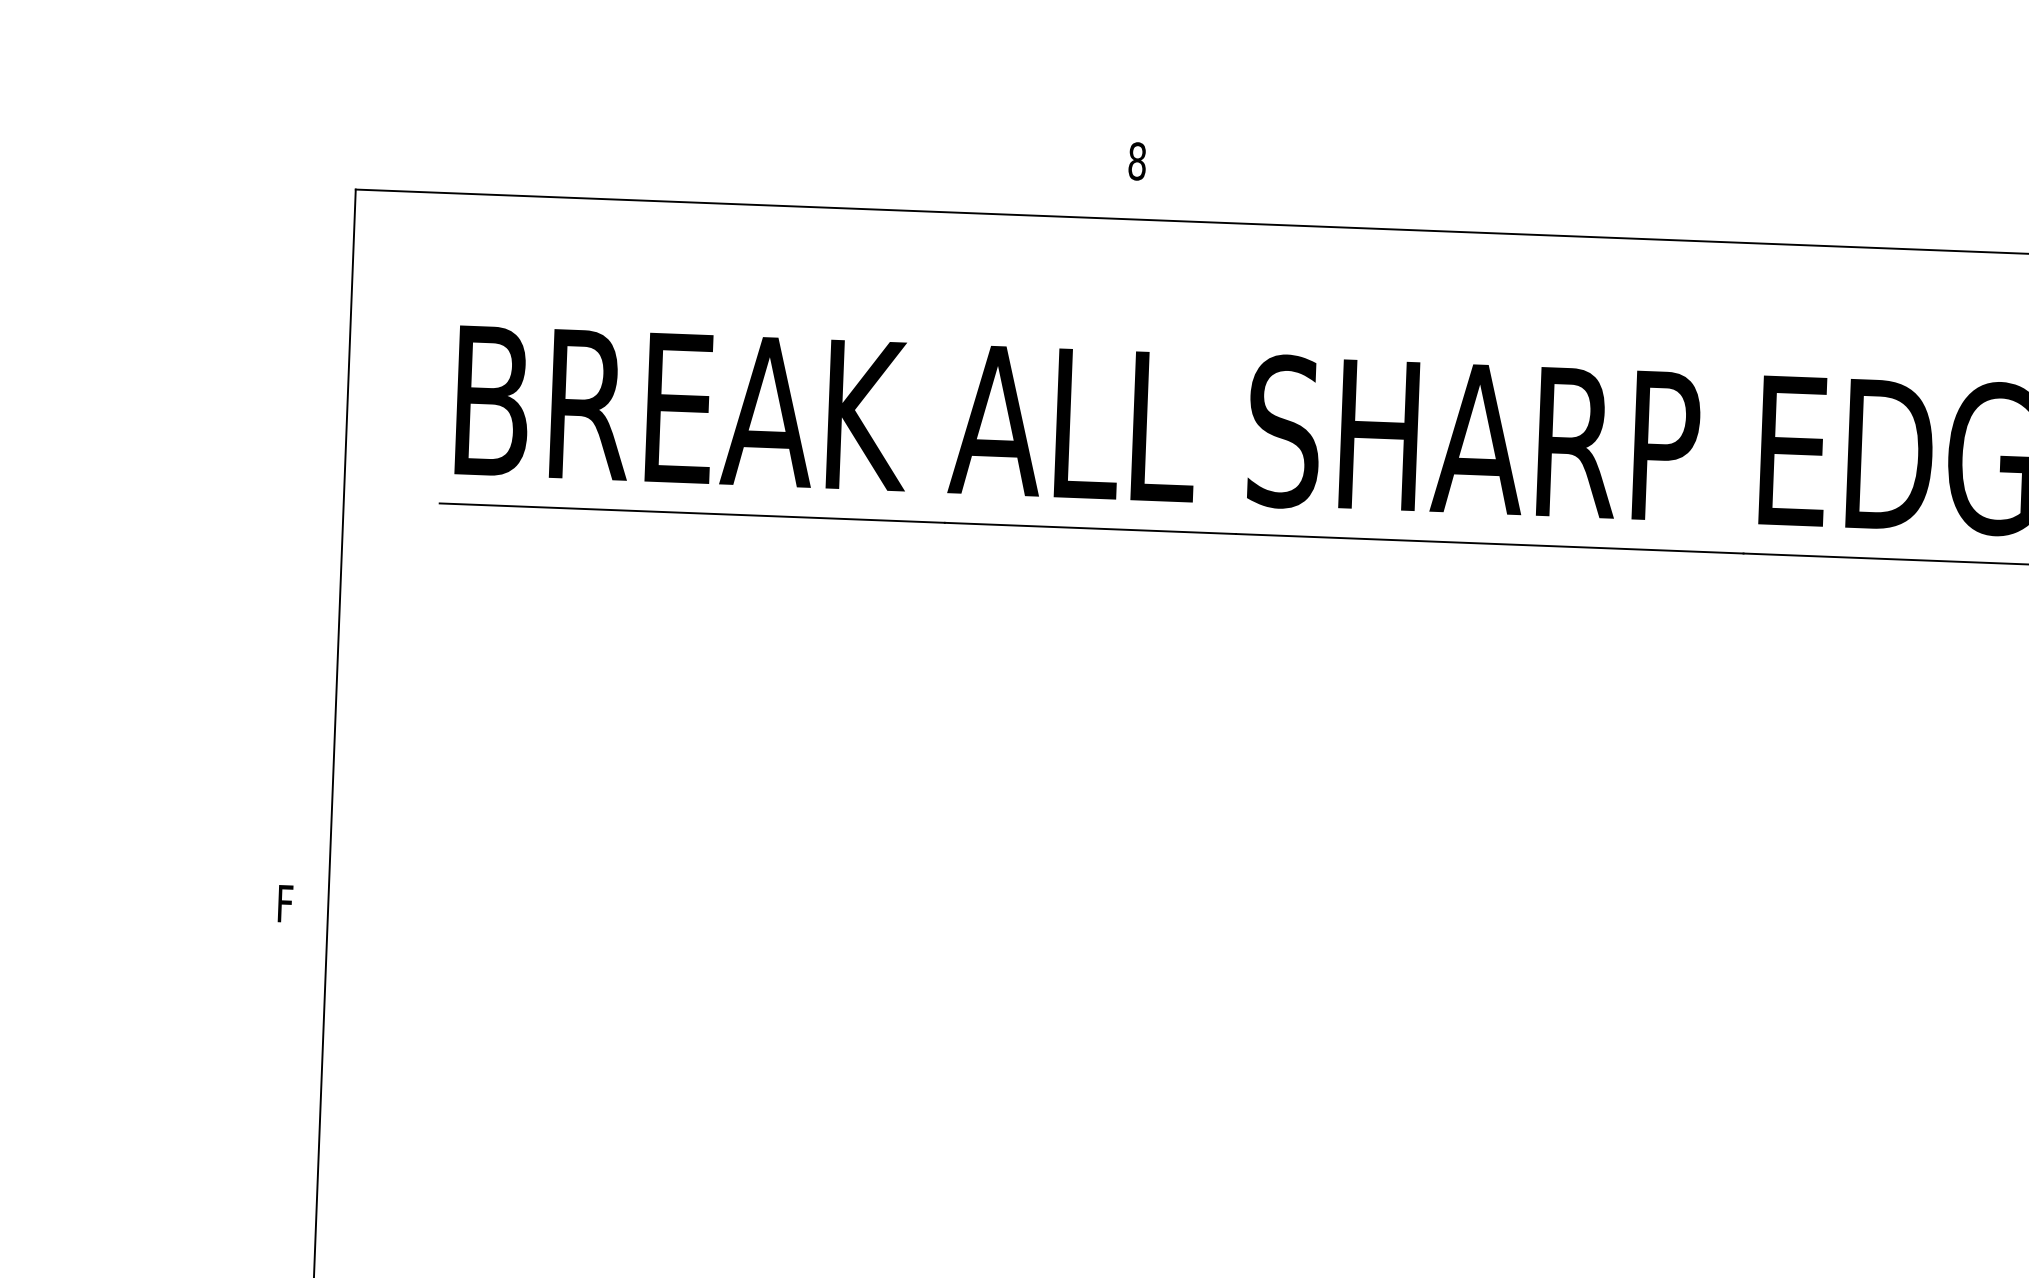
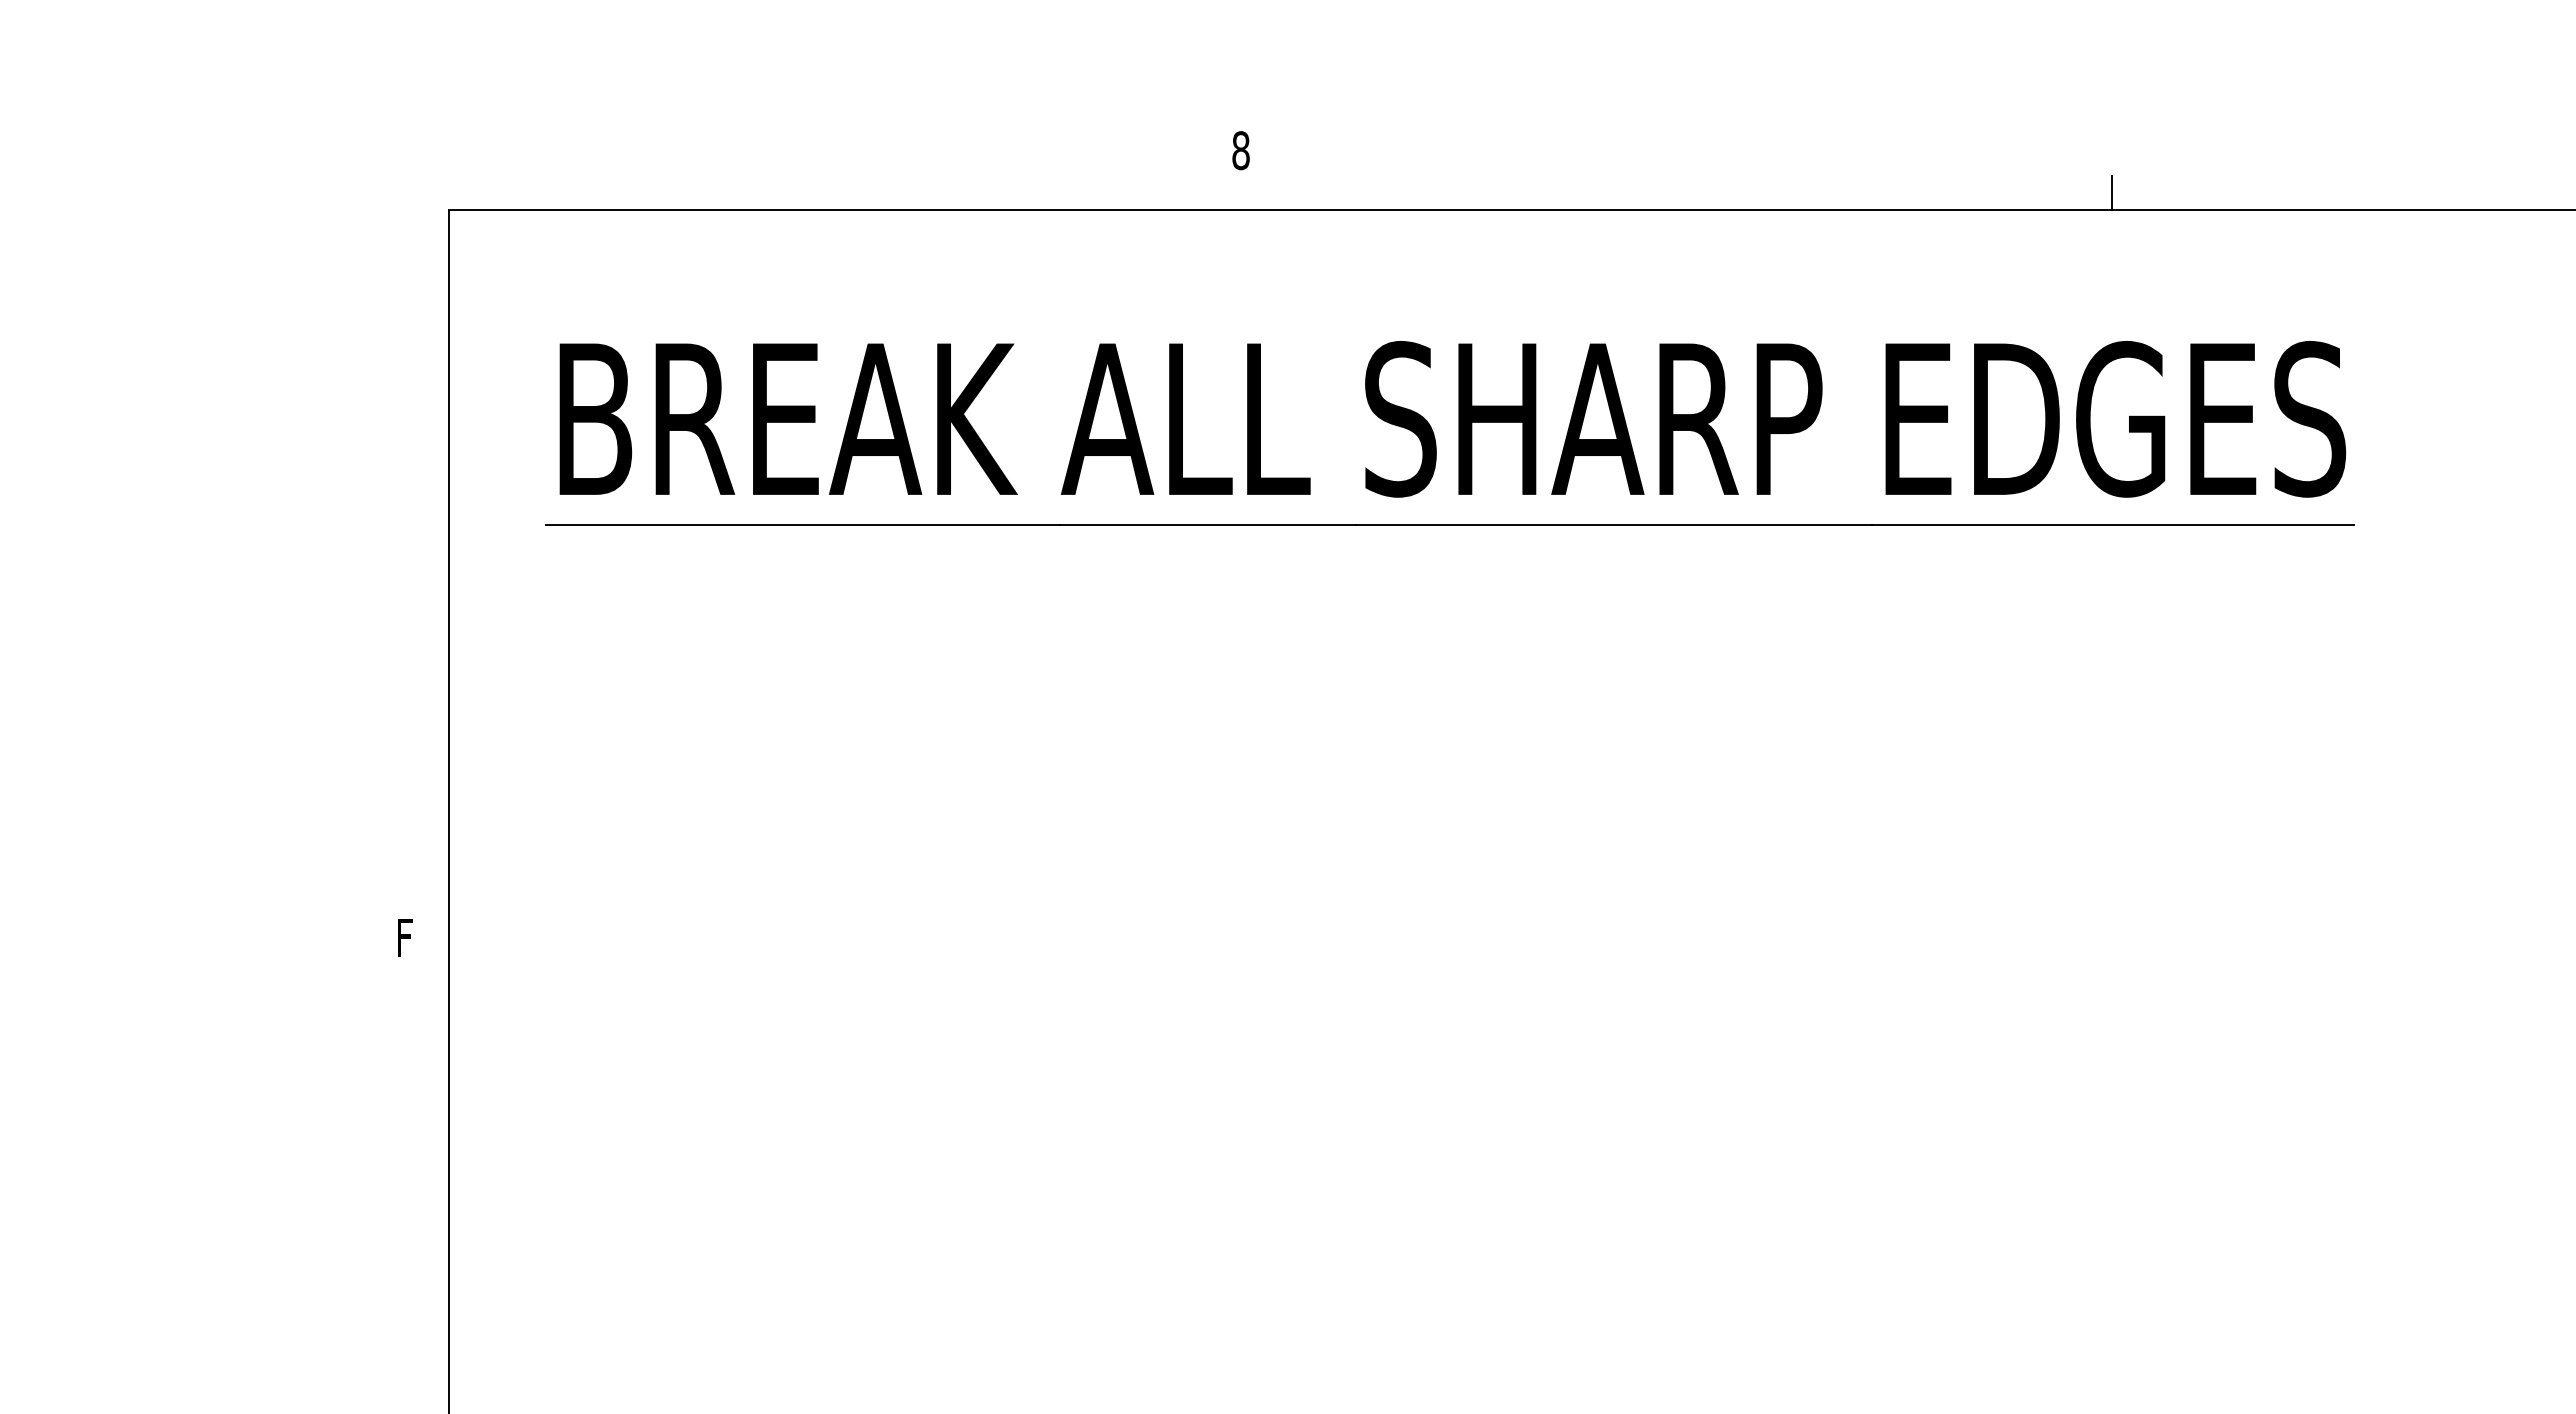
line: (1992, 235) -> (2112, 192), added

